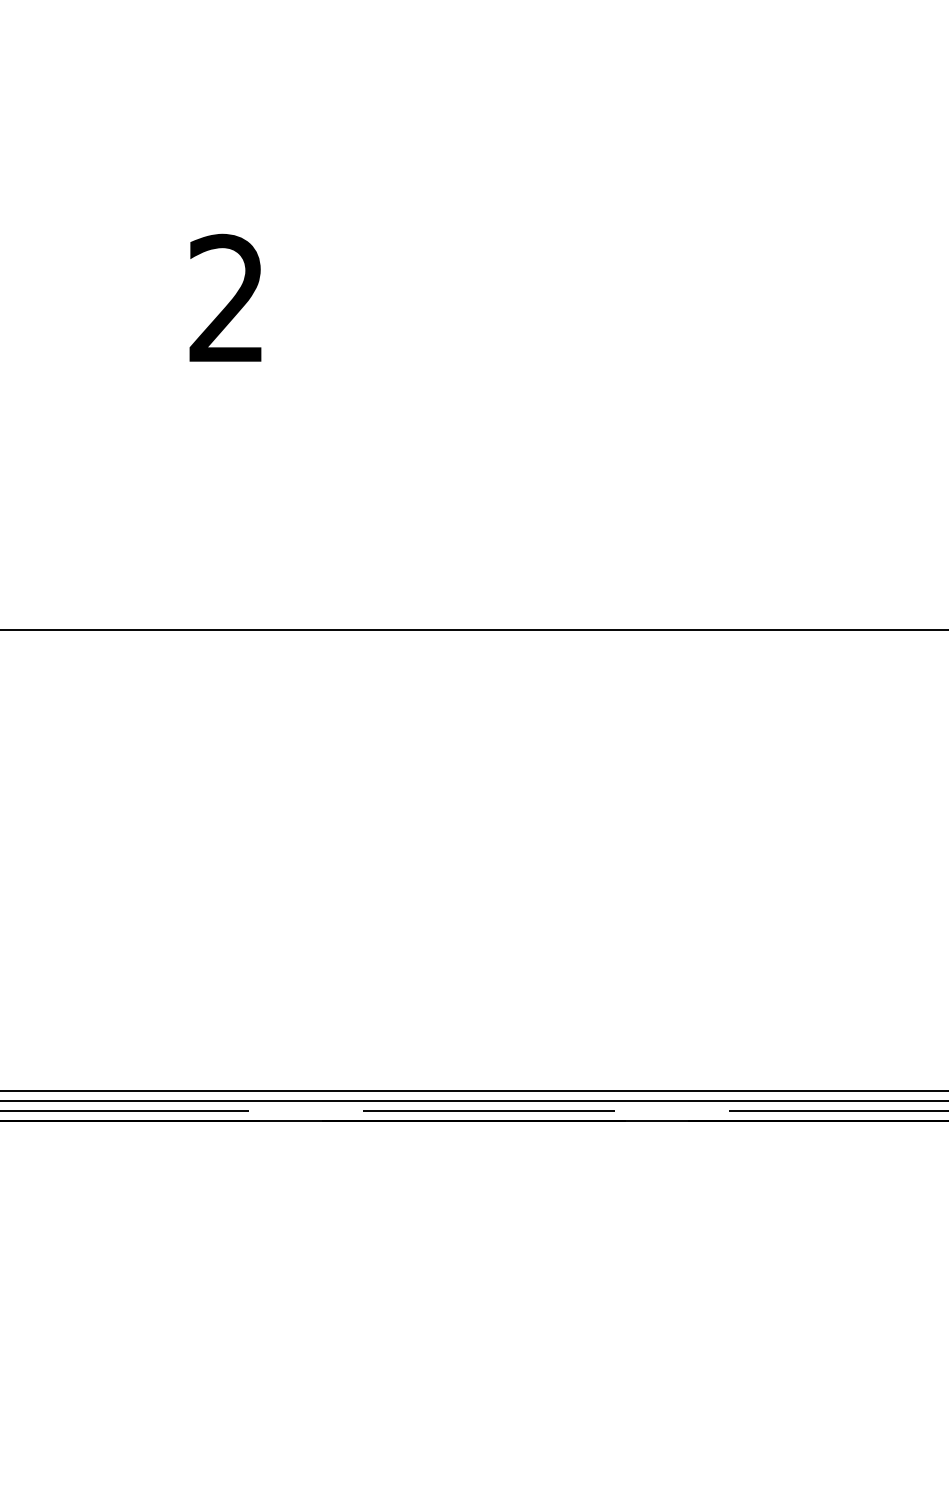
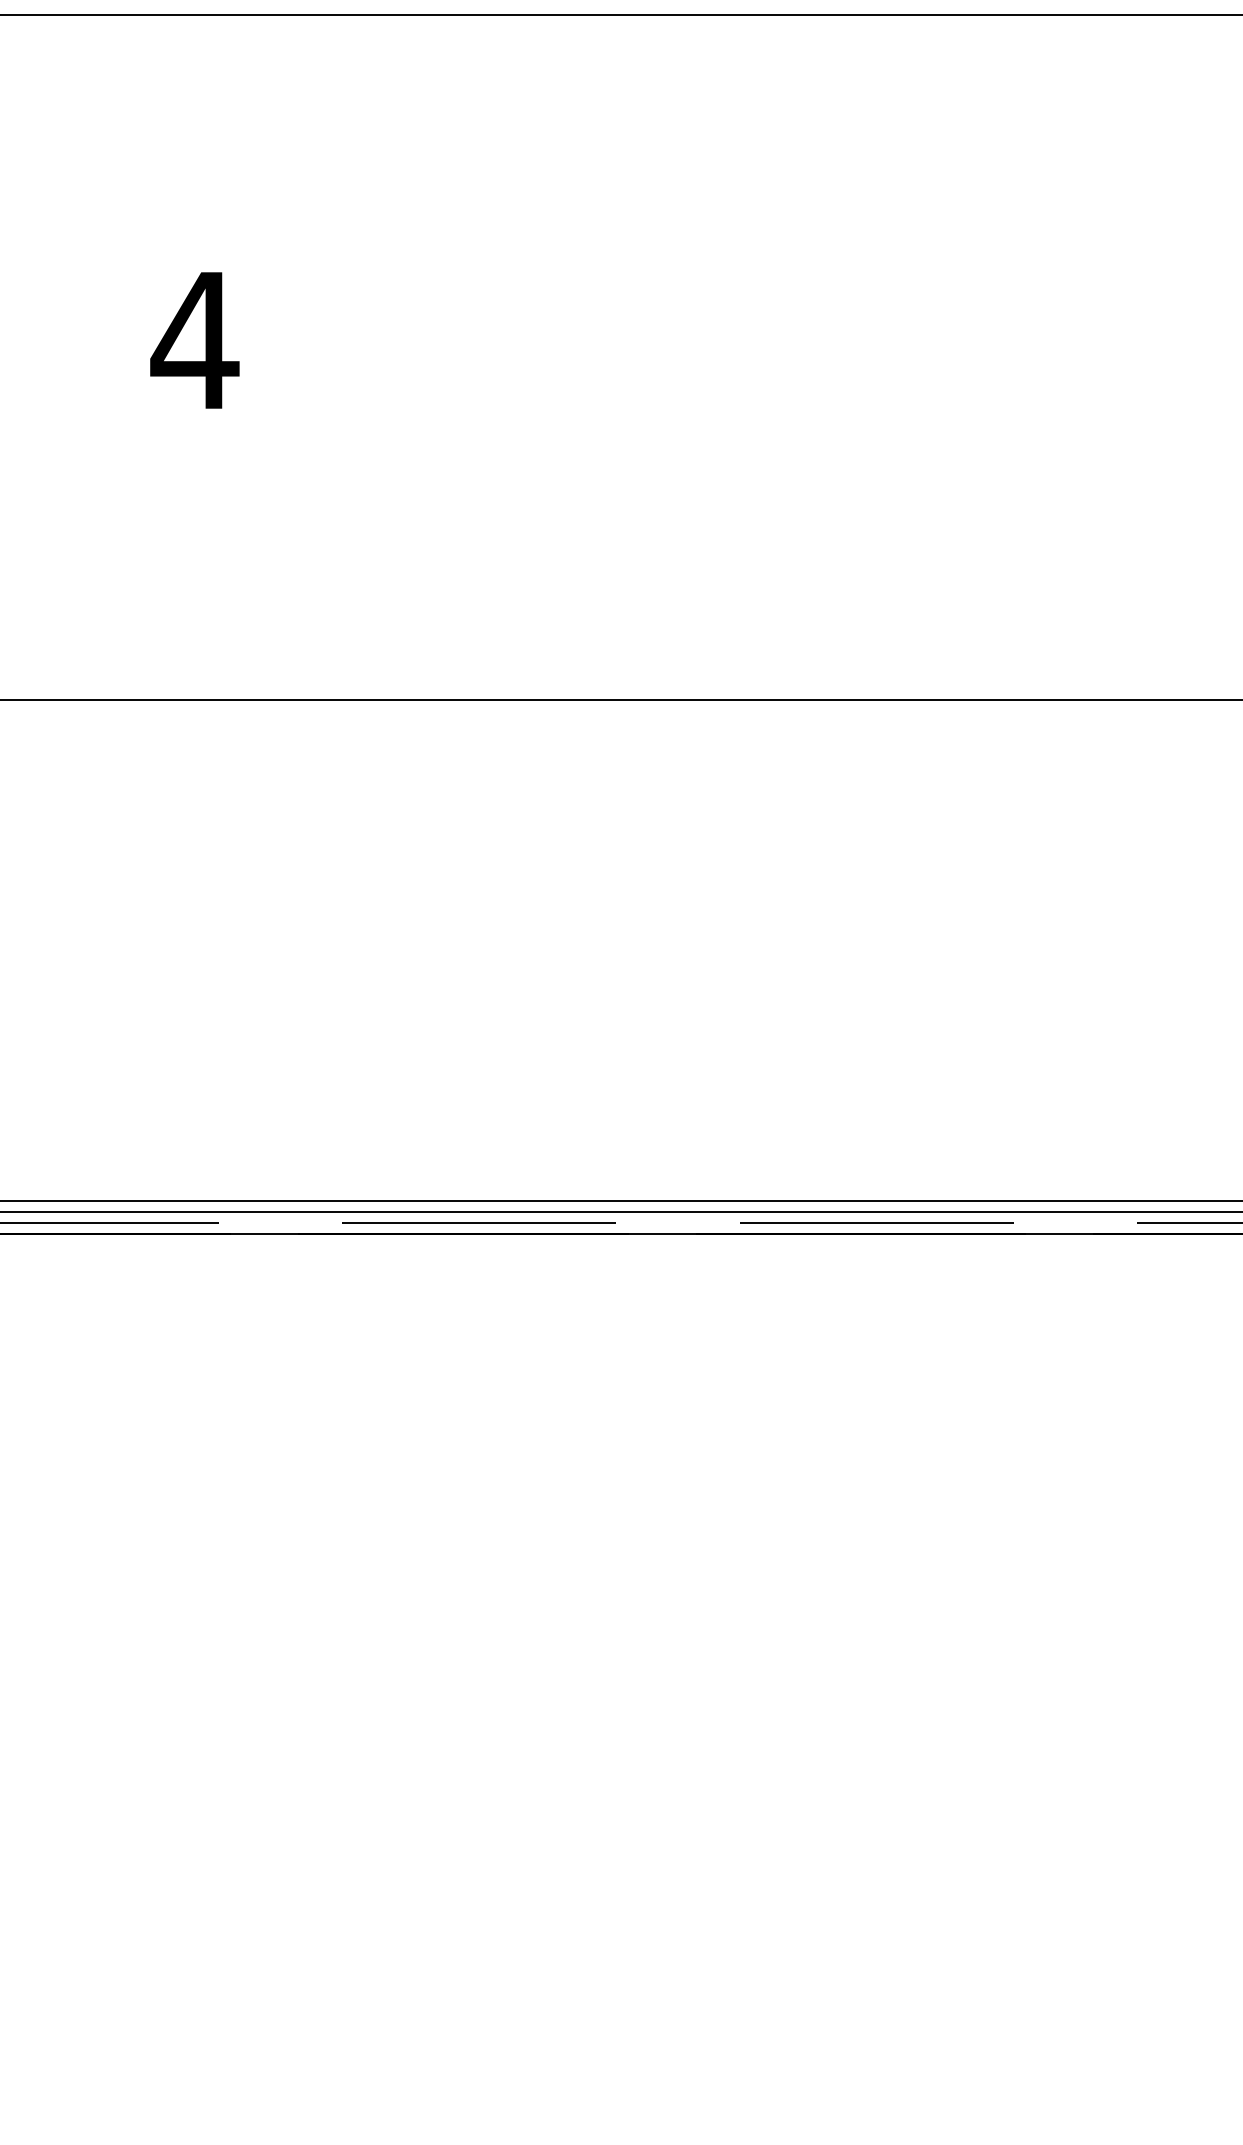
text: (226, 297) -> (194, 338), 2 -> 4

